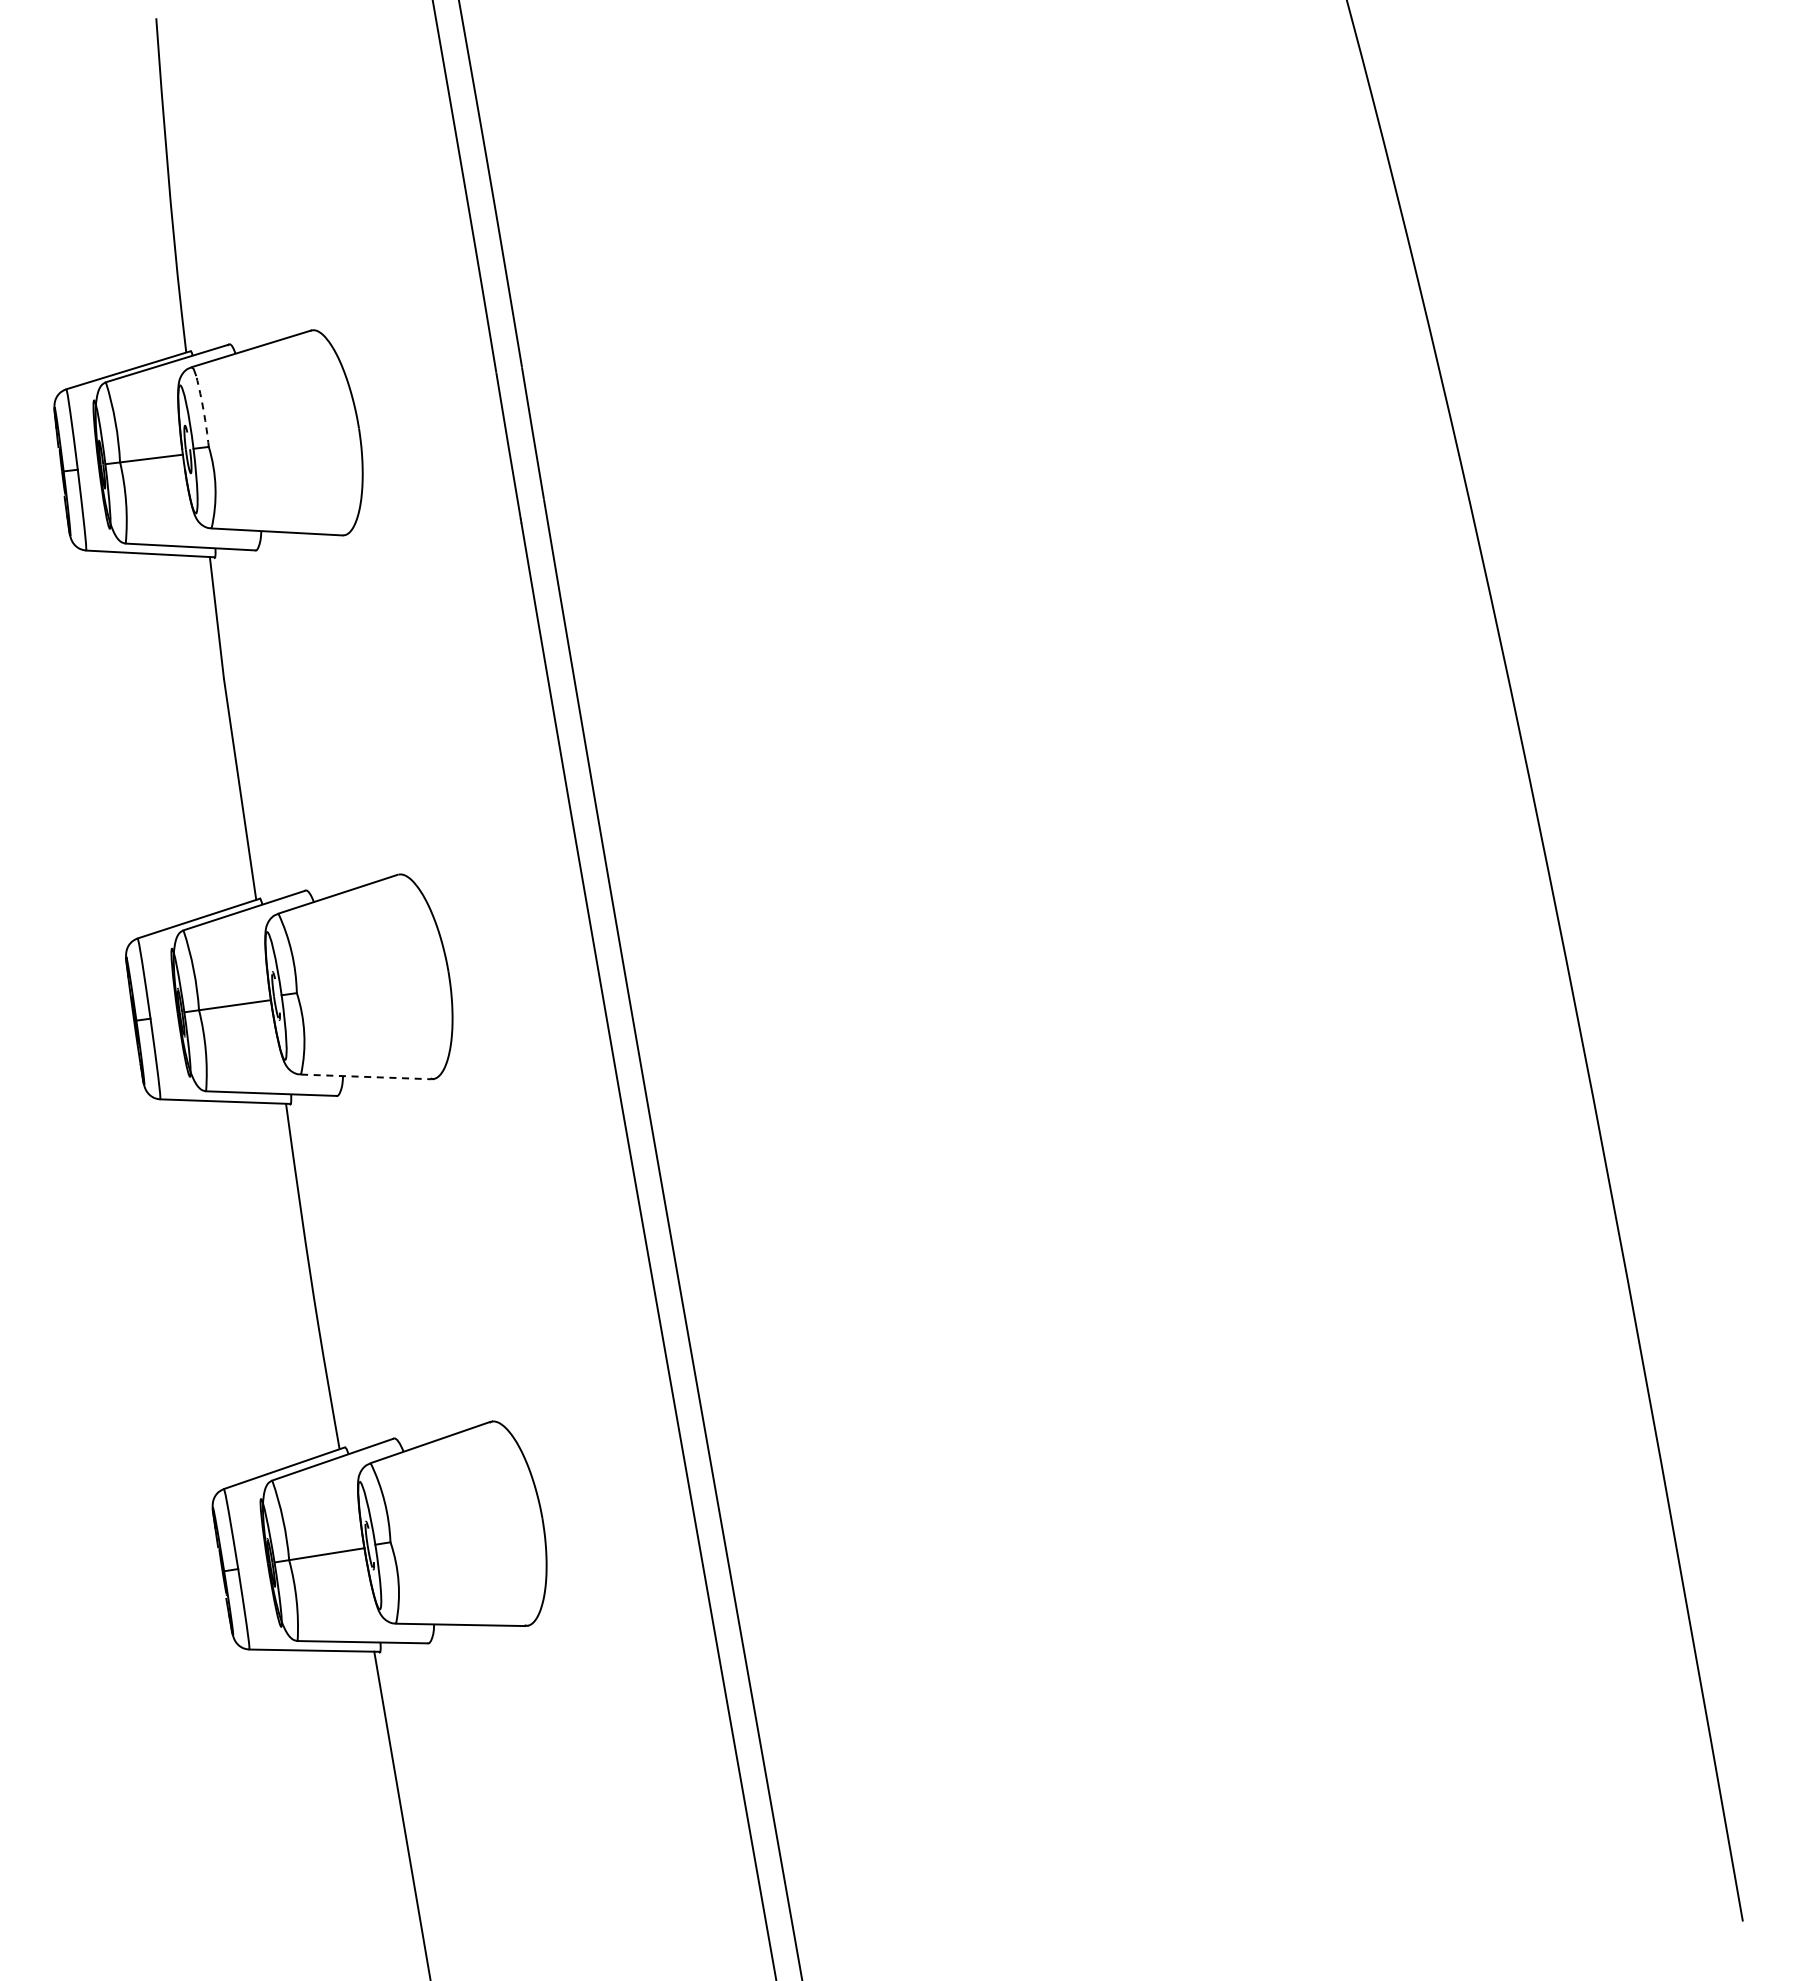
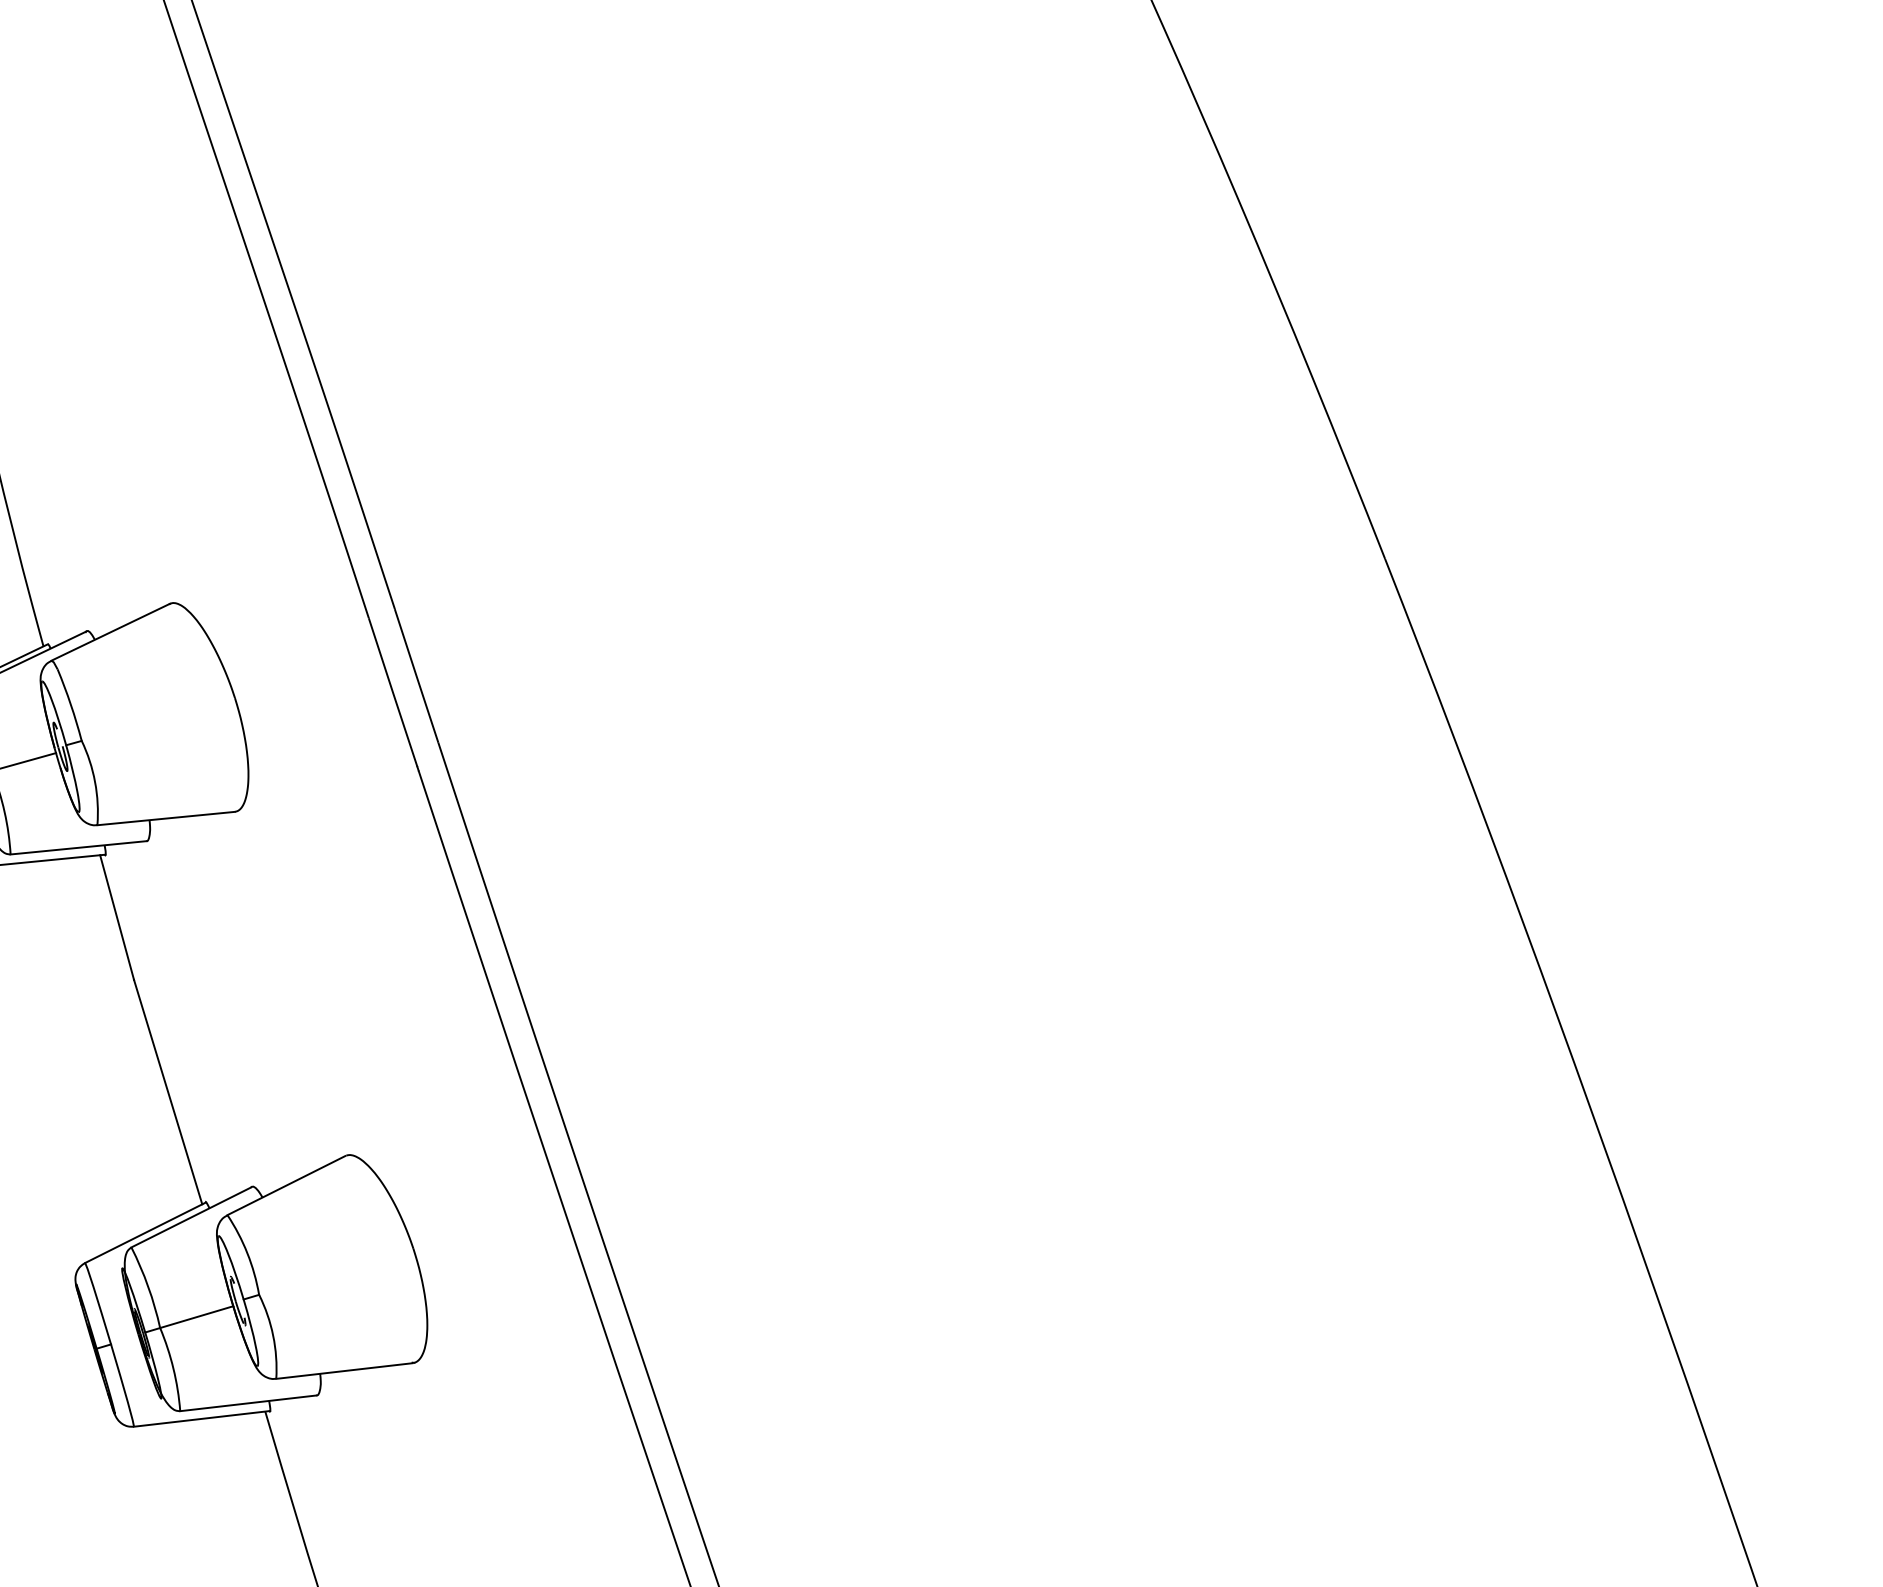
arc: (203, 411) -> (70, 704), dashed -> solid
line: (366, 1076) -> (344, 1370), dashed -> solid

